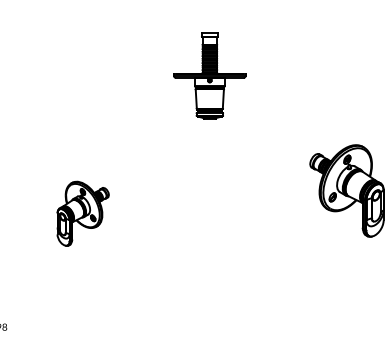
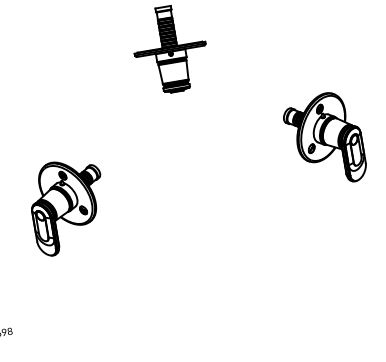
part: (82, 213) -> (67, 206), size x1.43

